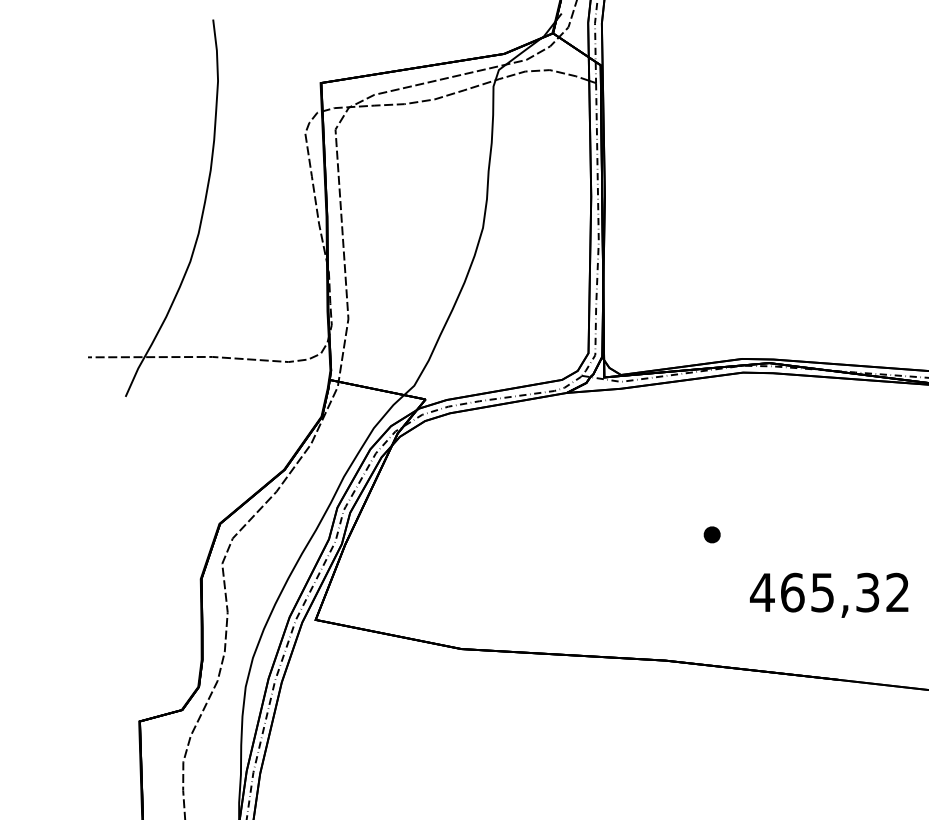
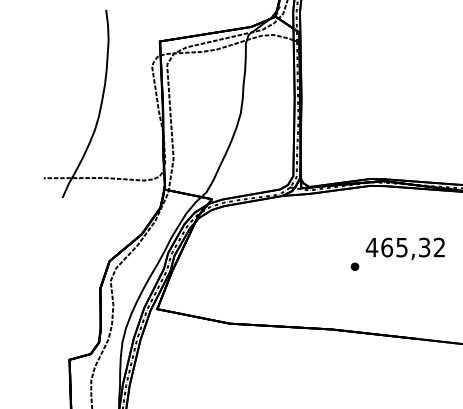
text: (827, 594) -> (404, 248), moved

